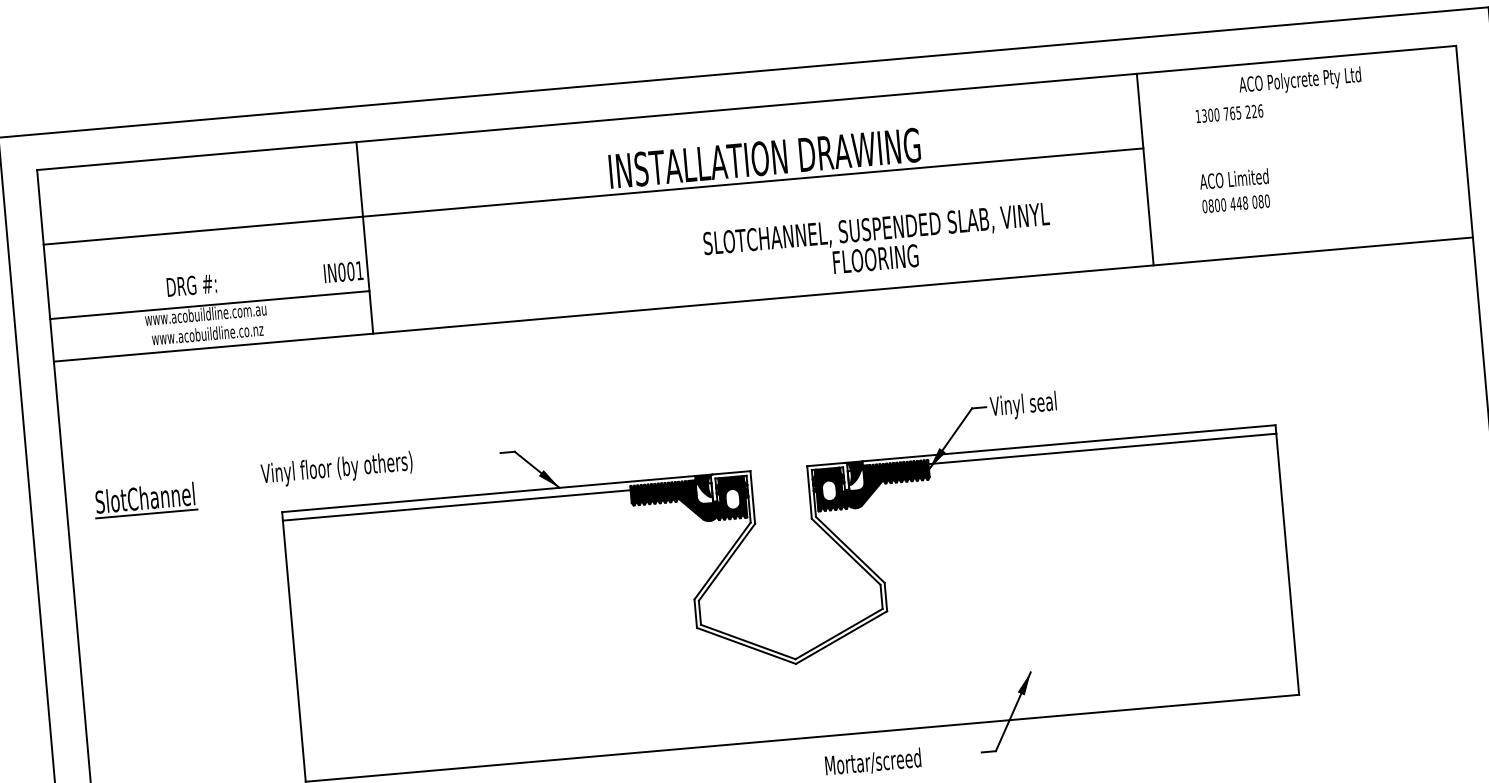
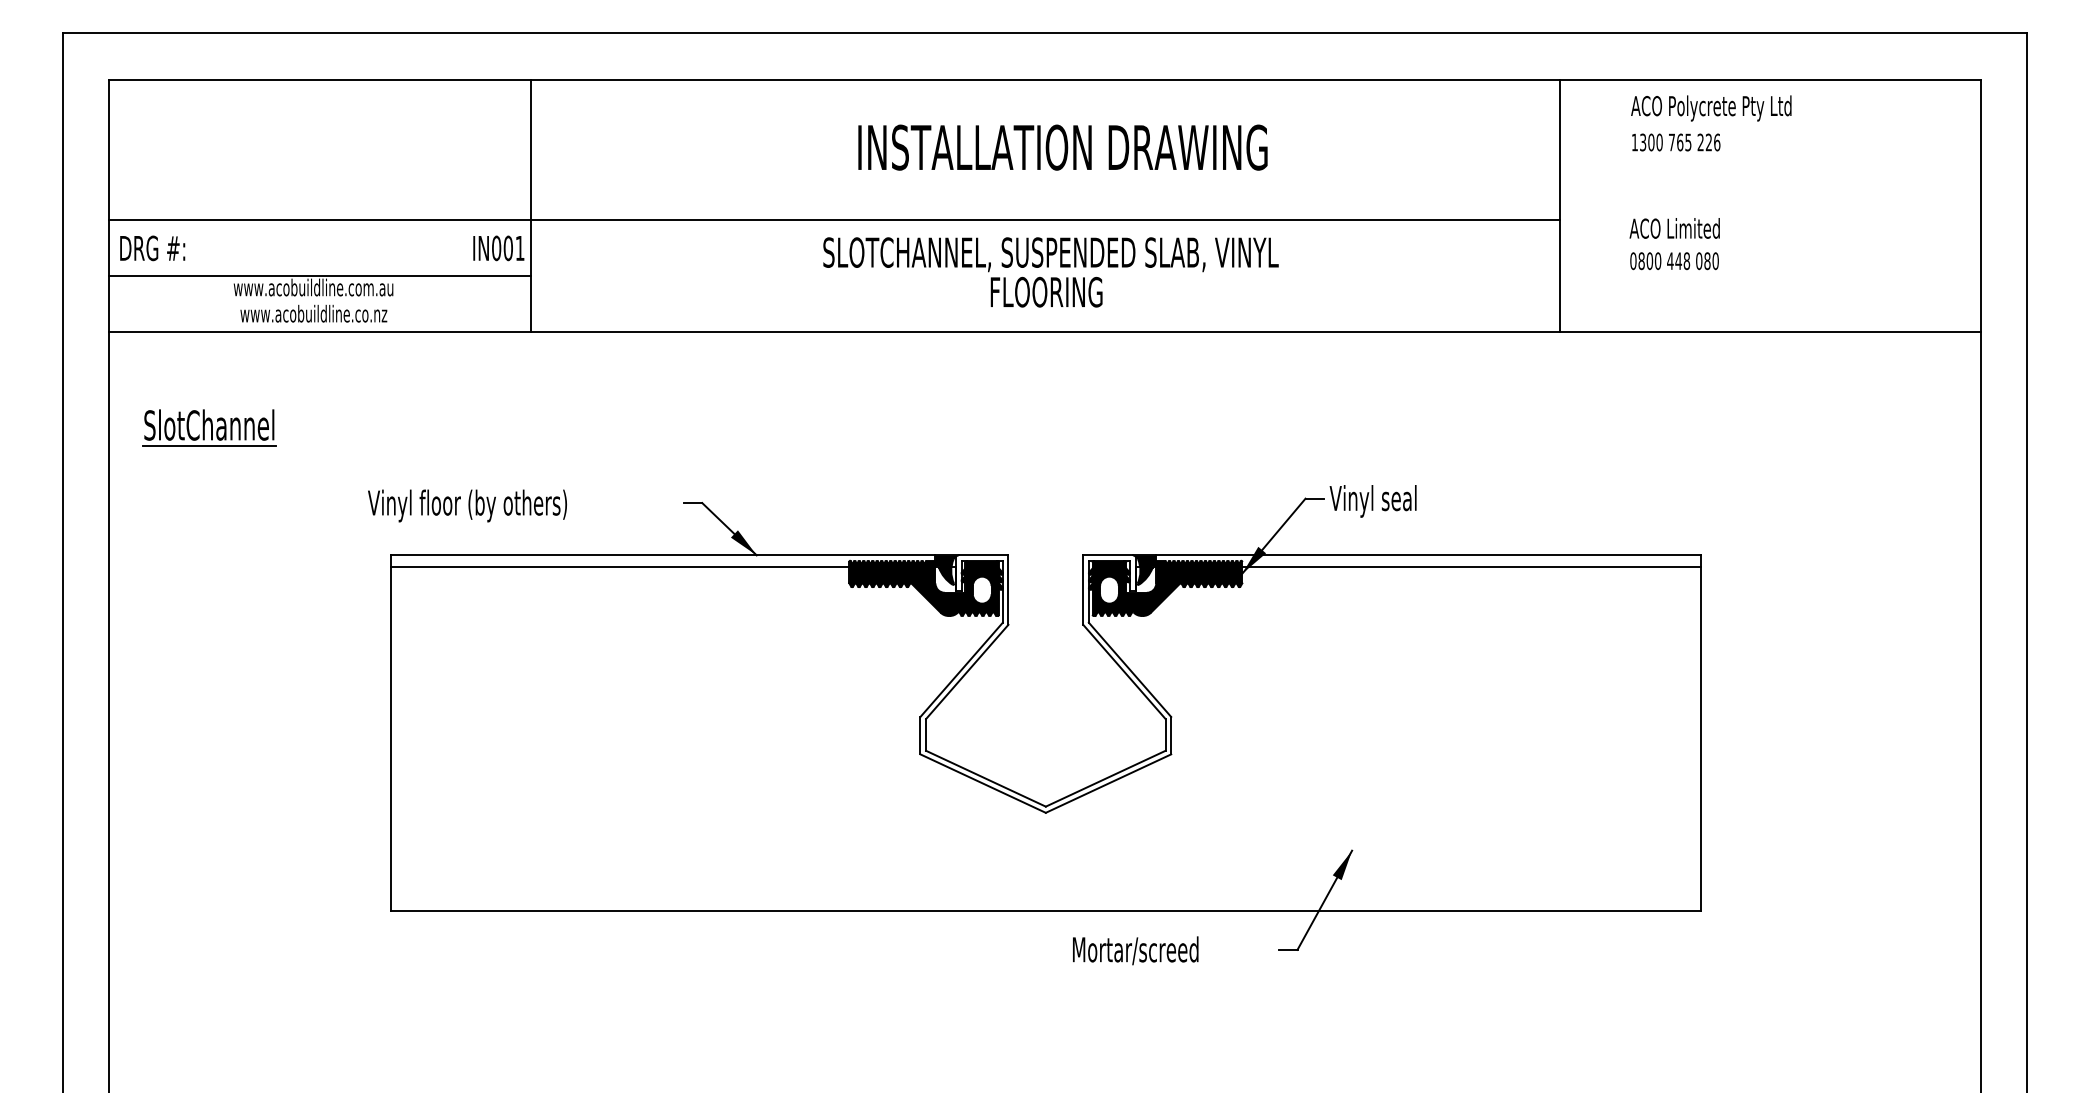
text: (1300, 81) -> (1711, 108), moved
line: (593, 196) -> (834, 220), moved
text: (877, 243) -> (1050, 272), moved
text: (191, 285) -> (152, 248), moved
part: (145, 499) -> (209, 427), moved

